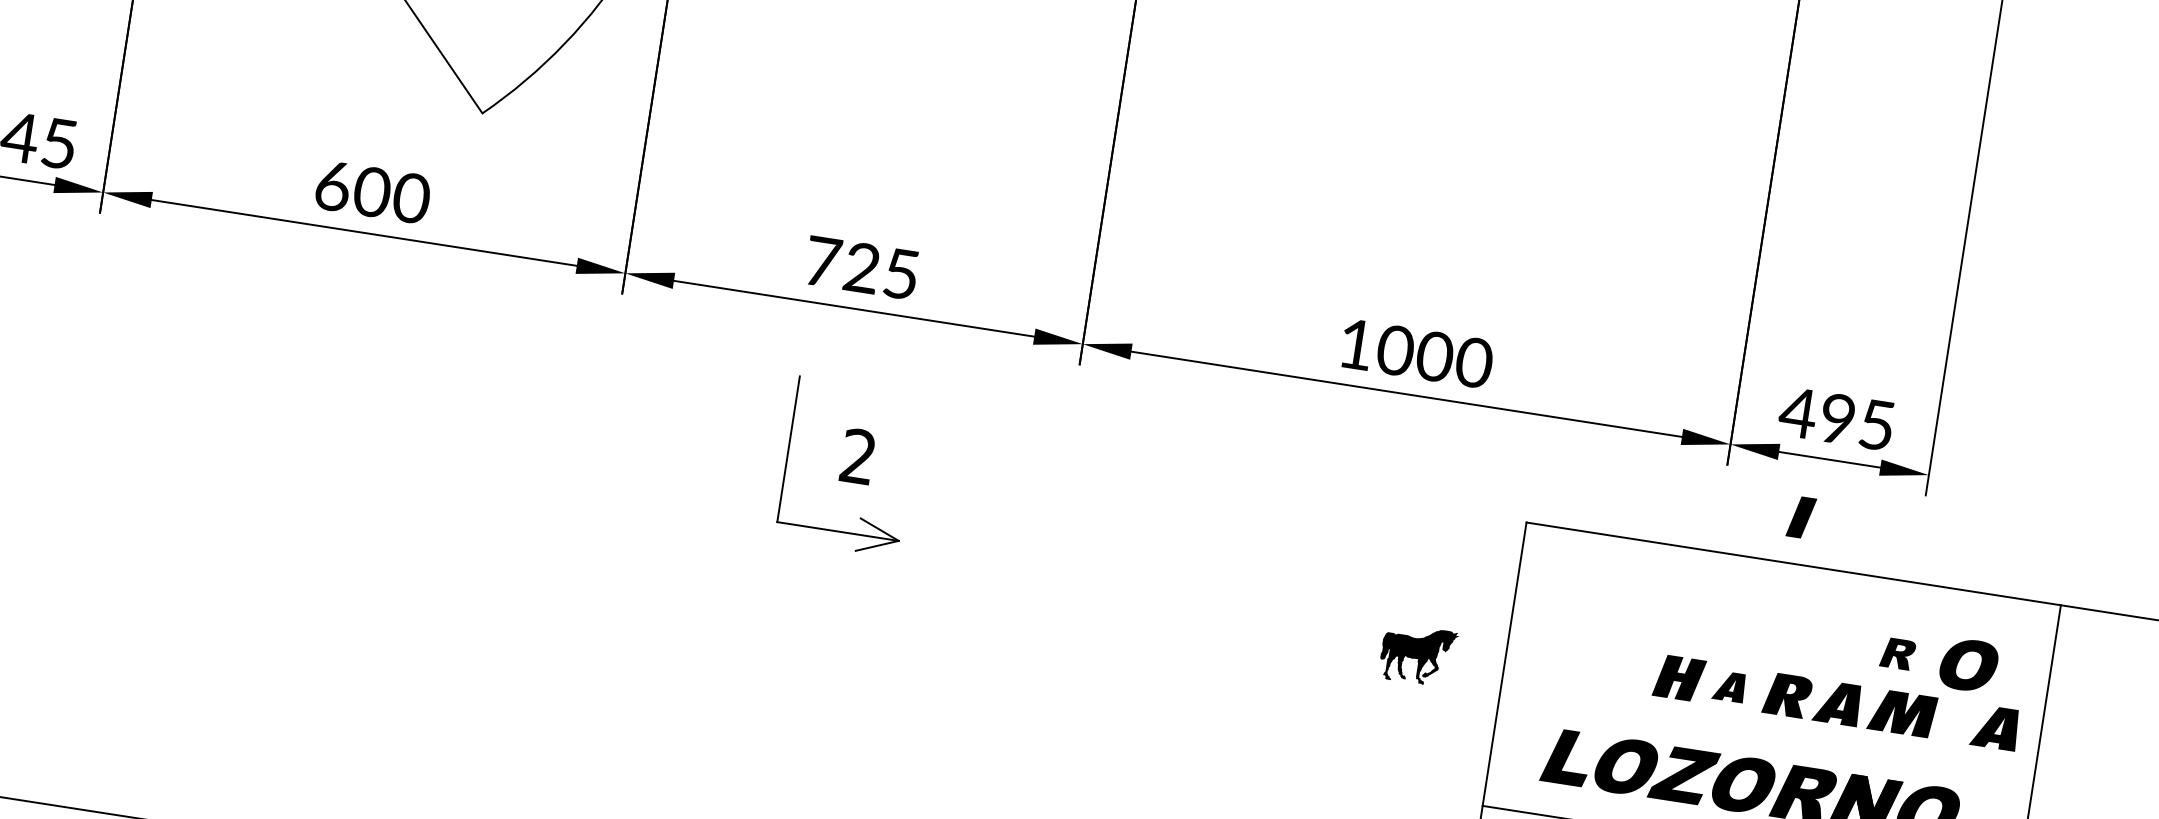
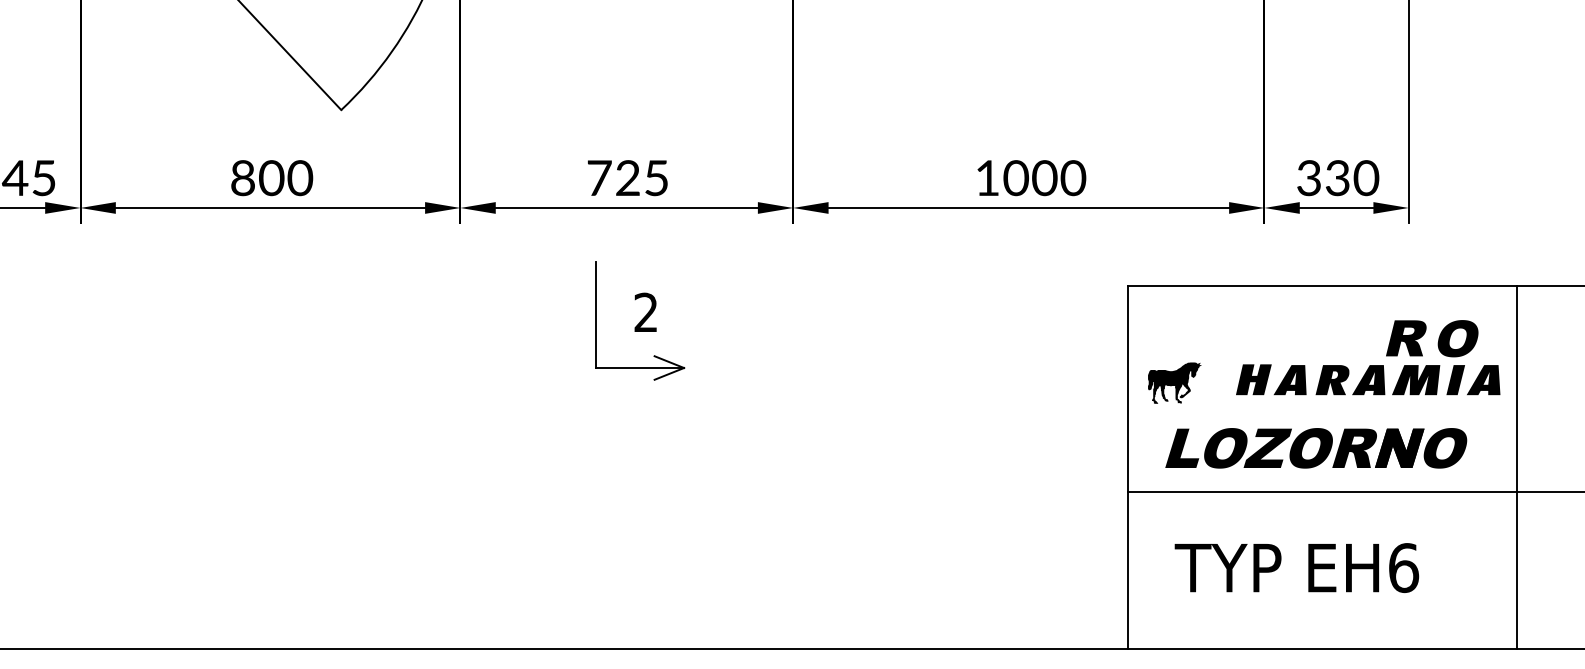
text: (333, 185) -> (243, 177), 600 -> 800
text: (1837, 419) -> (1337, 178), 495 -> 330
part: (1800, 517) -> (1455, 380), moved
part: (1418, 654) -> (1174, 382), moved
part: (1898, 654) -> (1406, 338), size x1.67
part: (1728, 686) -> (1289, 380), size x1.43

